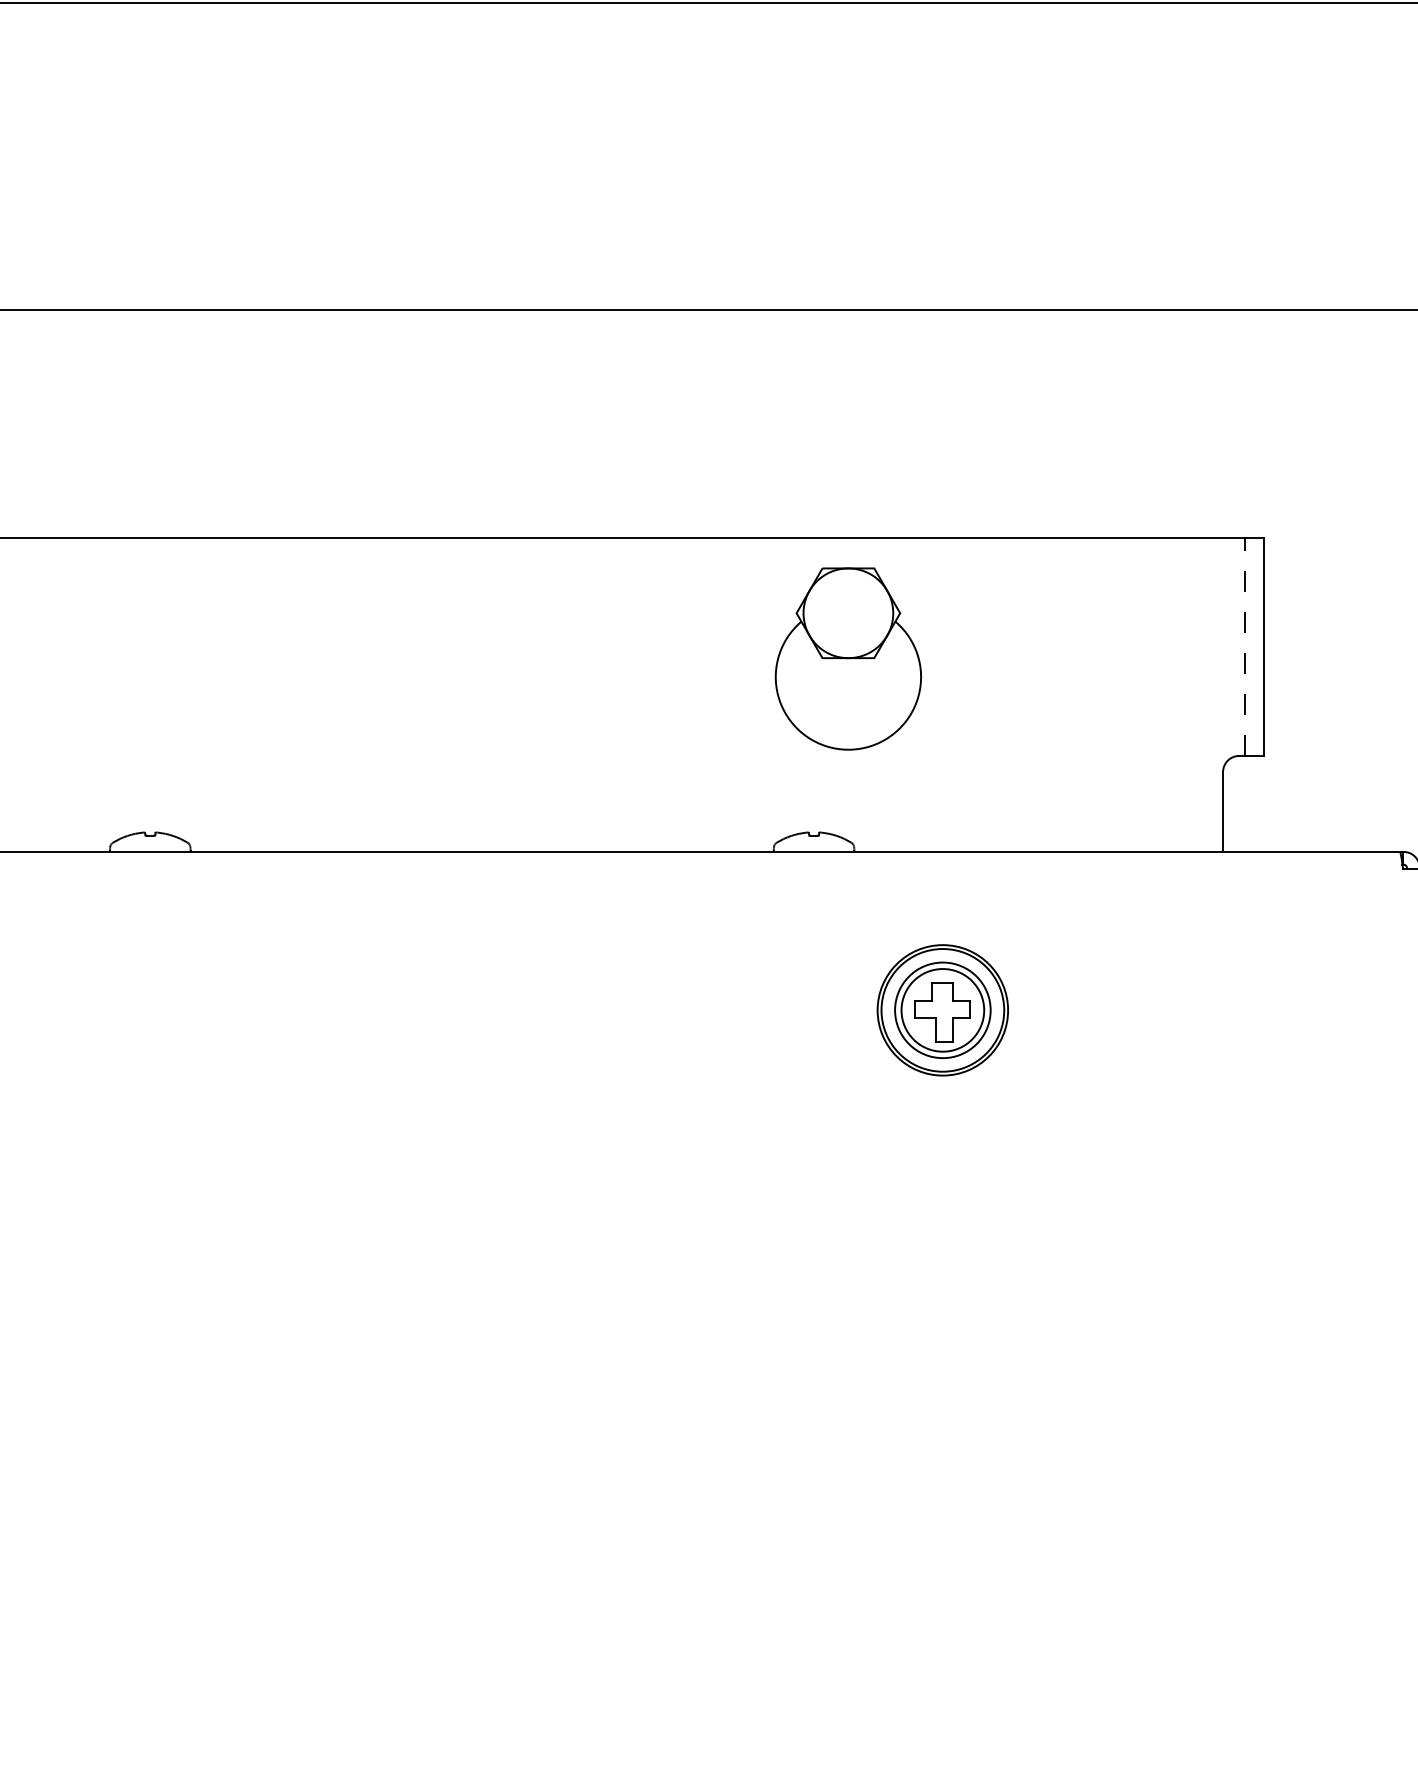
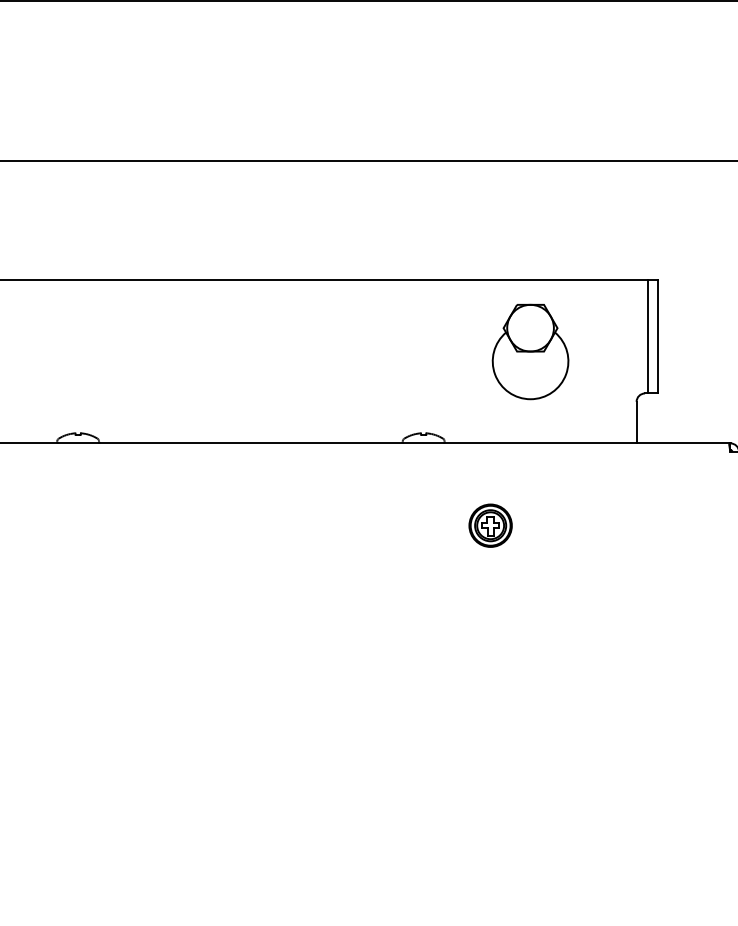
line: (1245, 646) -> (648, 336), dashed -> solid
part: (848, 658) -> (530, 351), moved
part: (942, 1009) -> (490, 525), size x0.62

